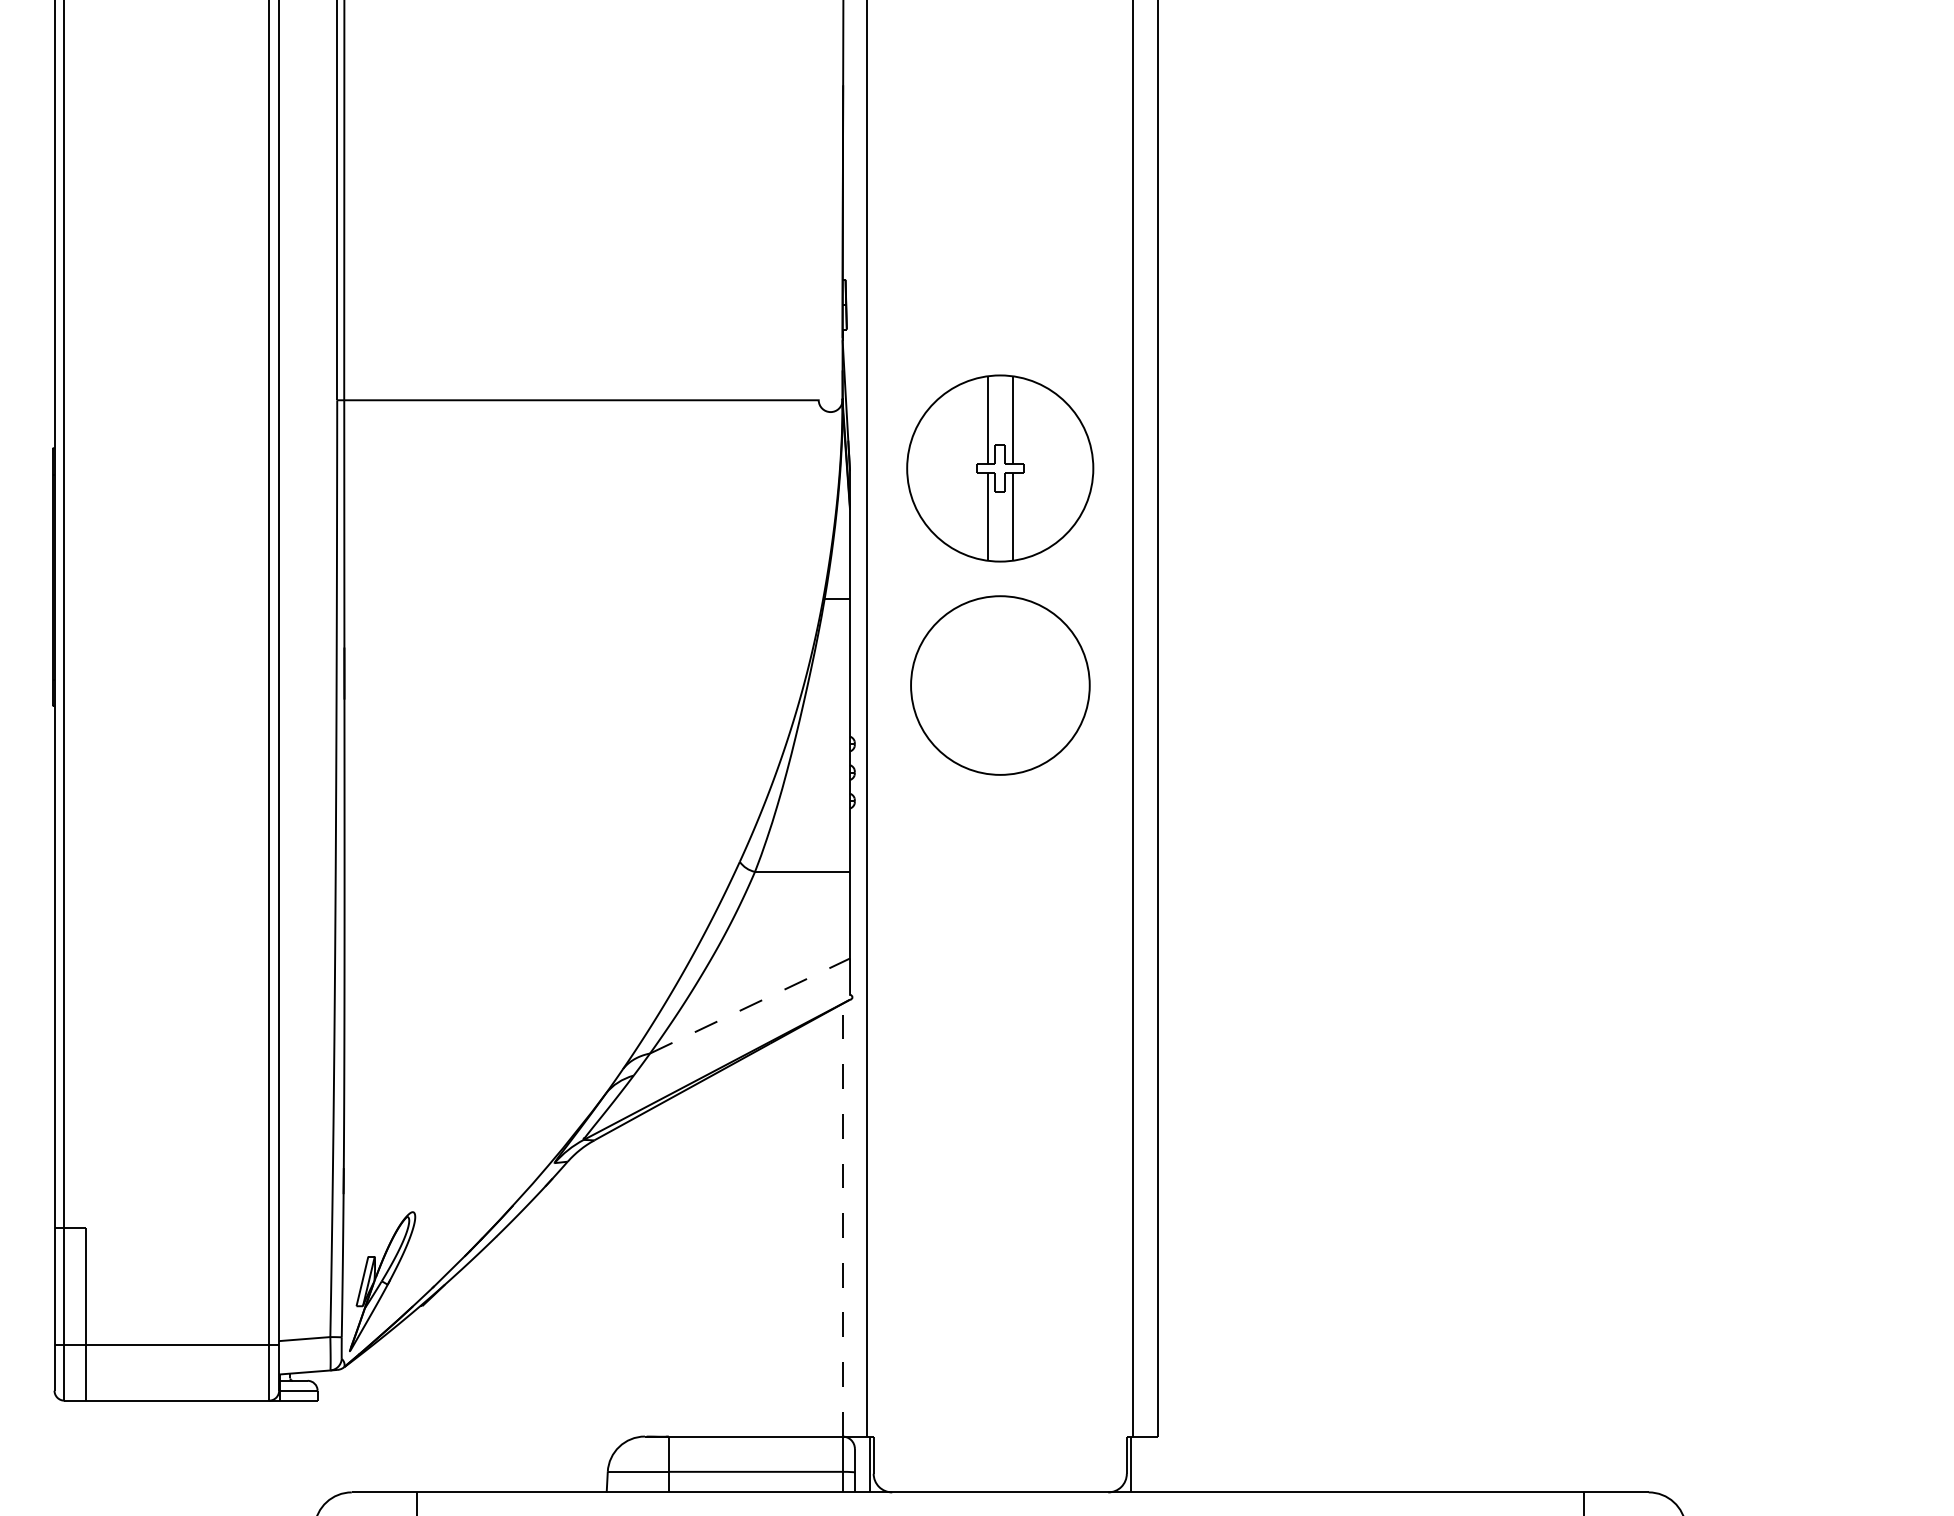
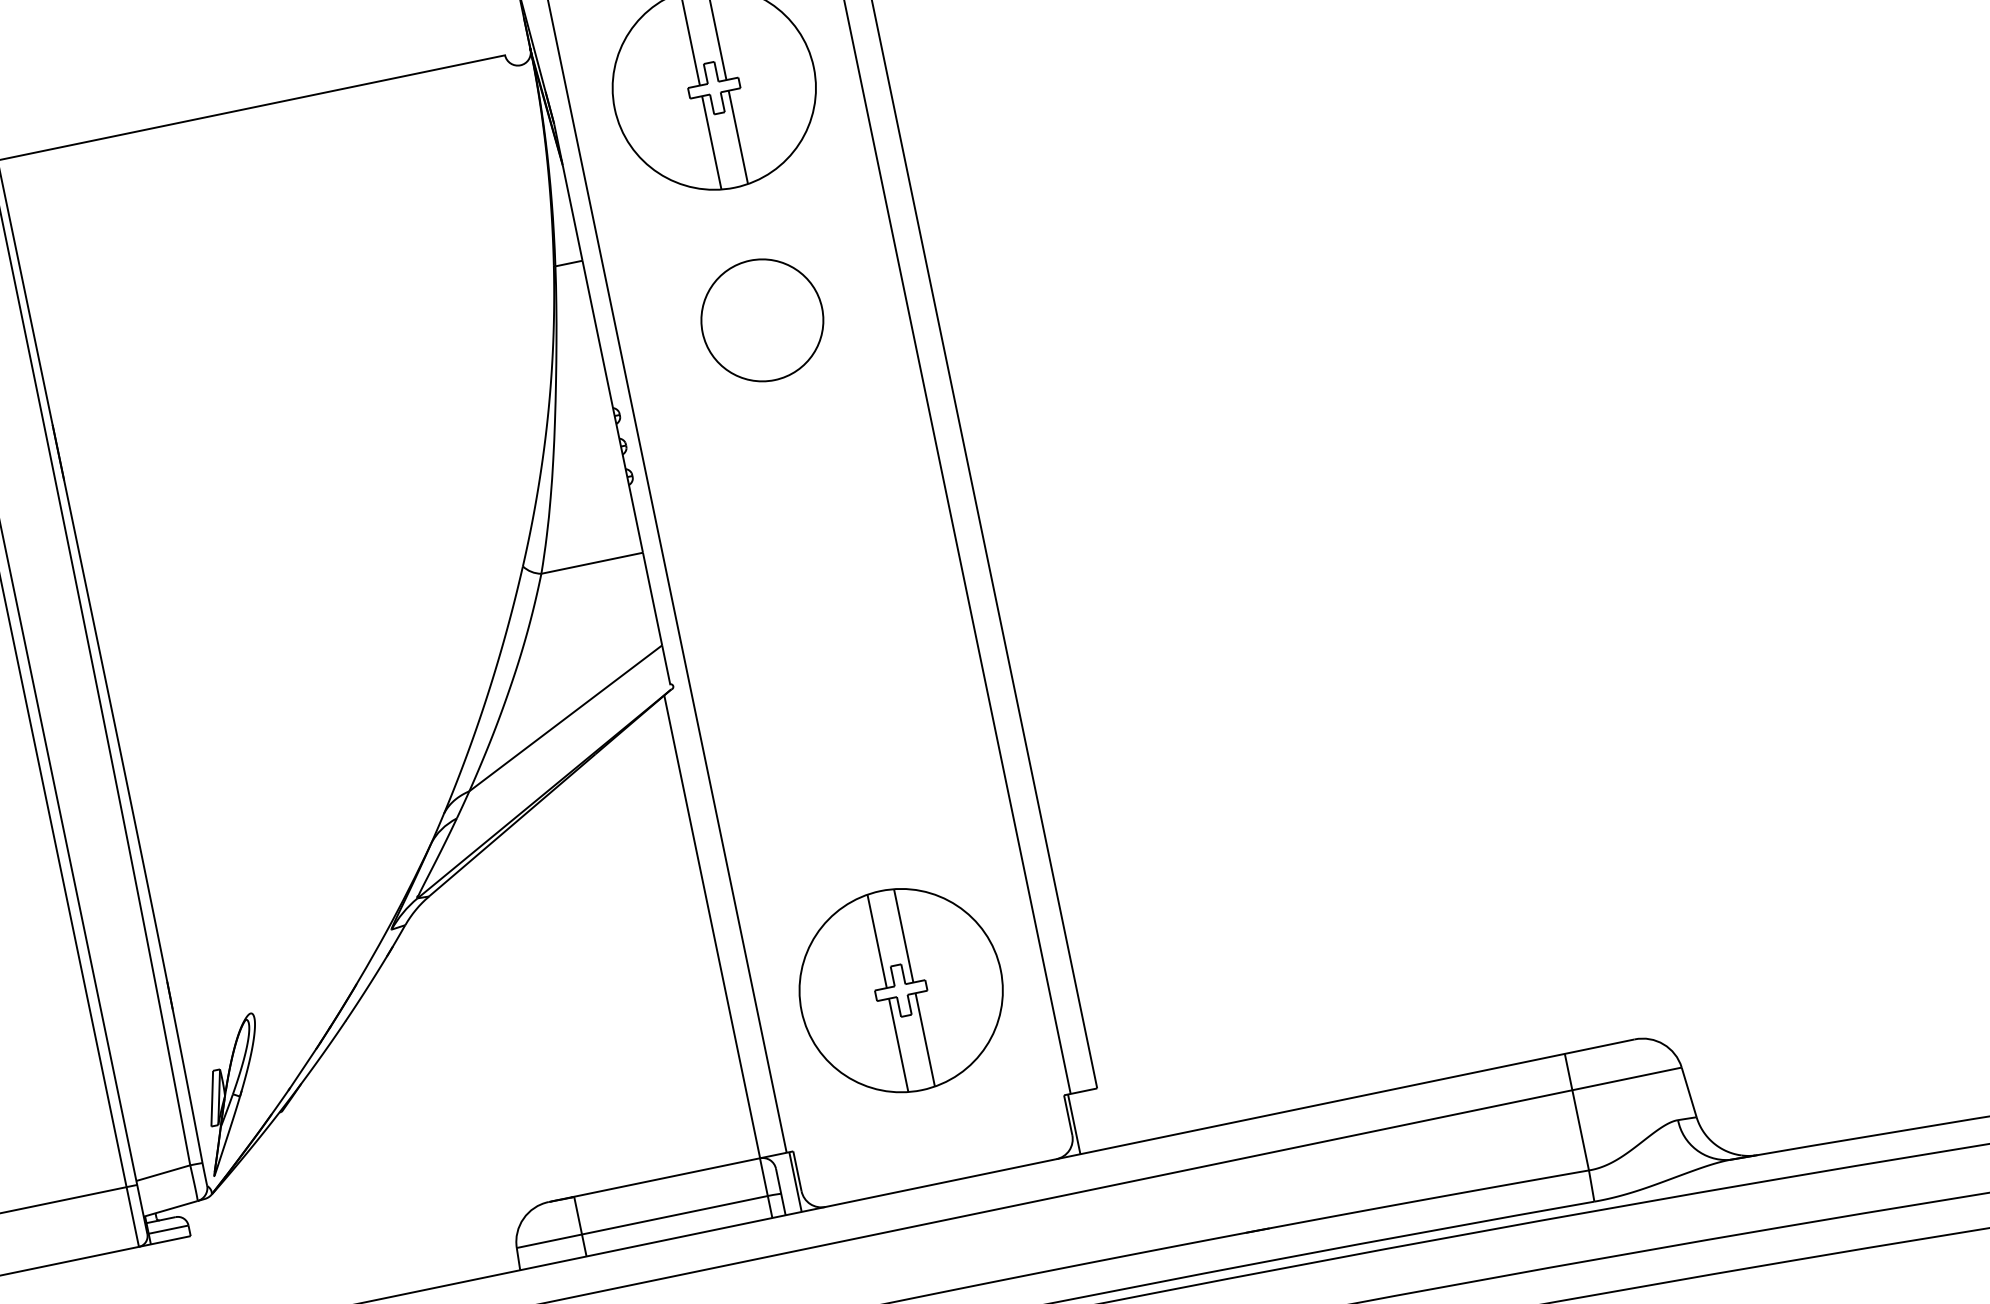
circle: (999, 685) -> (761, 320), size x0.62
line: (750, 1006) -> (566, 718), dashed -> solid
line: (842, 1219) -> (711, 926), dashed -> solid
part: (1000, 1312) -> (901, 990), added

